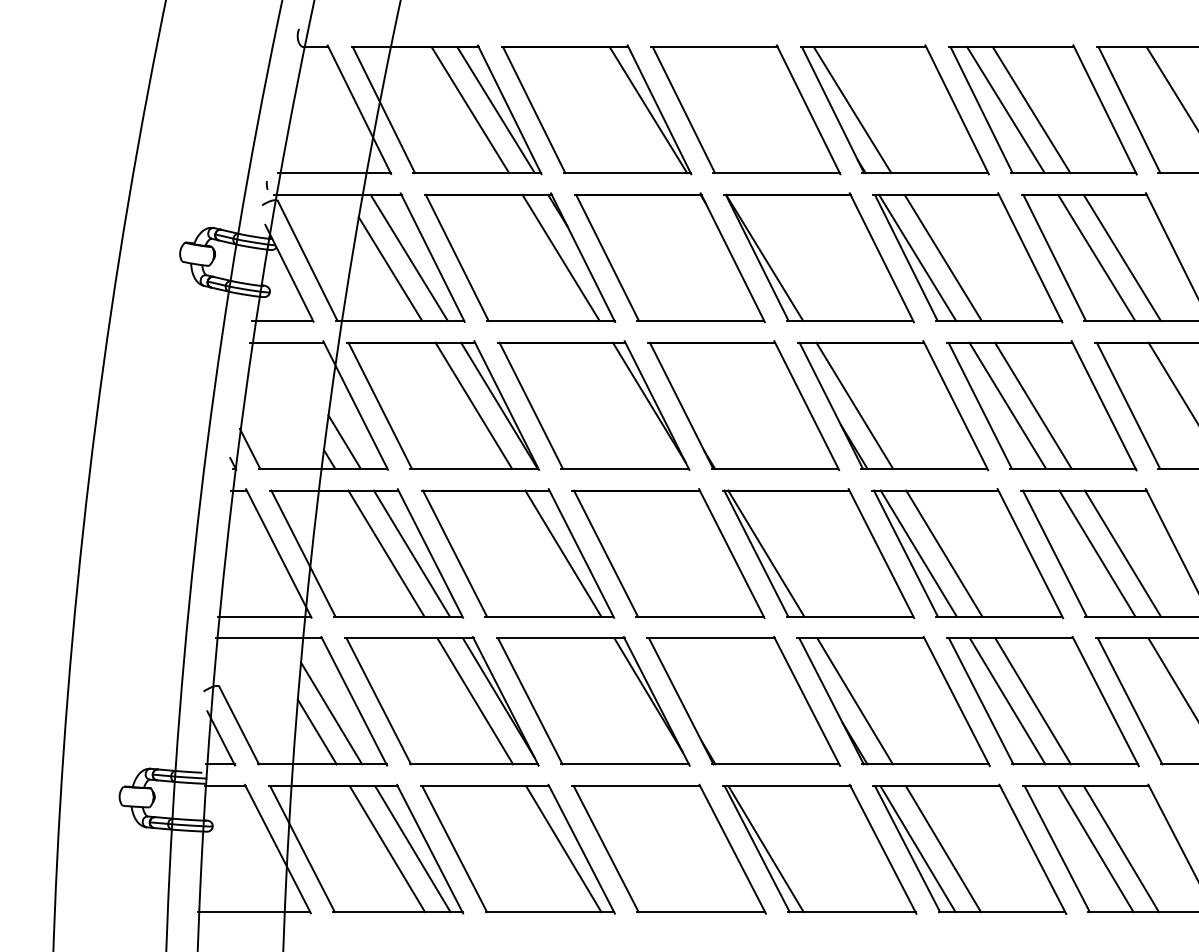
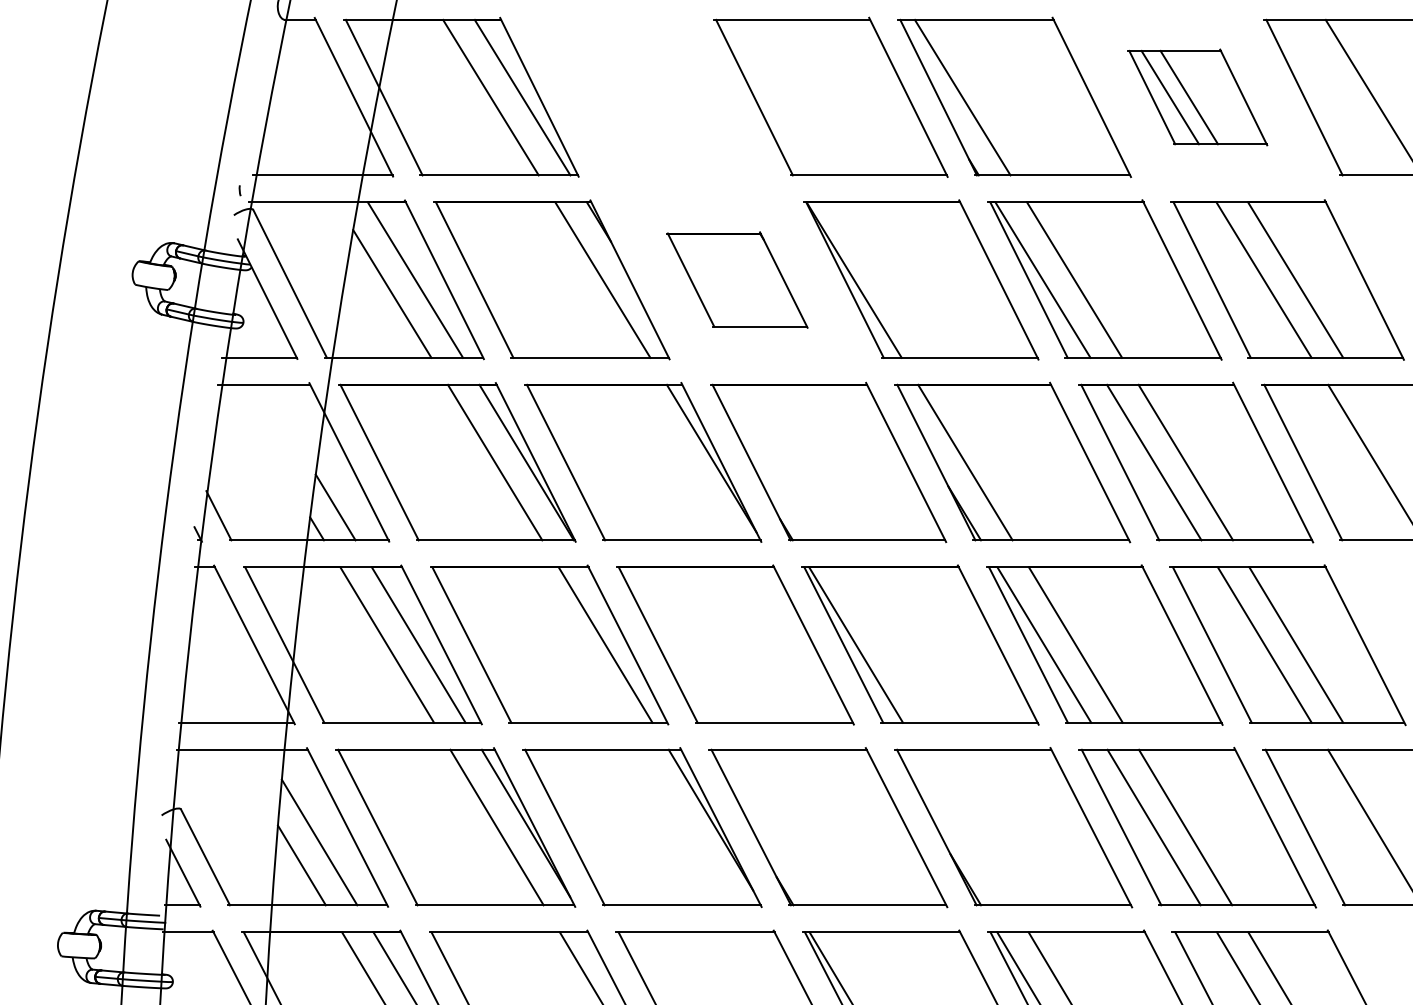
part: (596, 109) -> (646, 96), removed
part: (1042, 109) -> (1197, 96), size x0.6
part: (669, 257) -> (736, 279), size x0.6
line: (854, 701) -> (965, 827), removed

